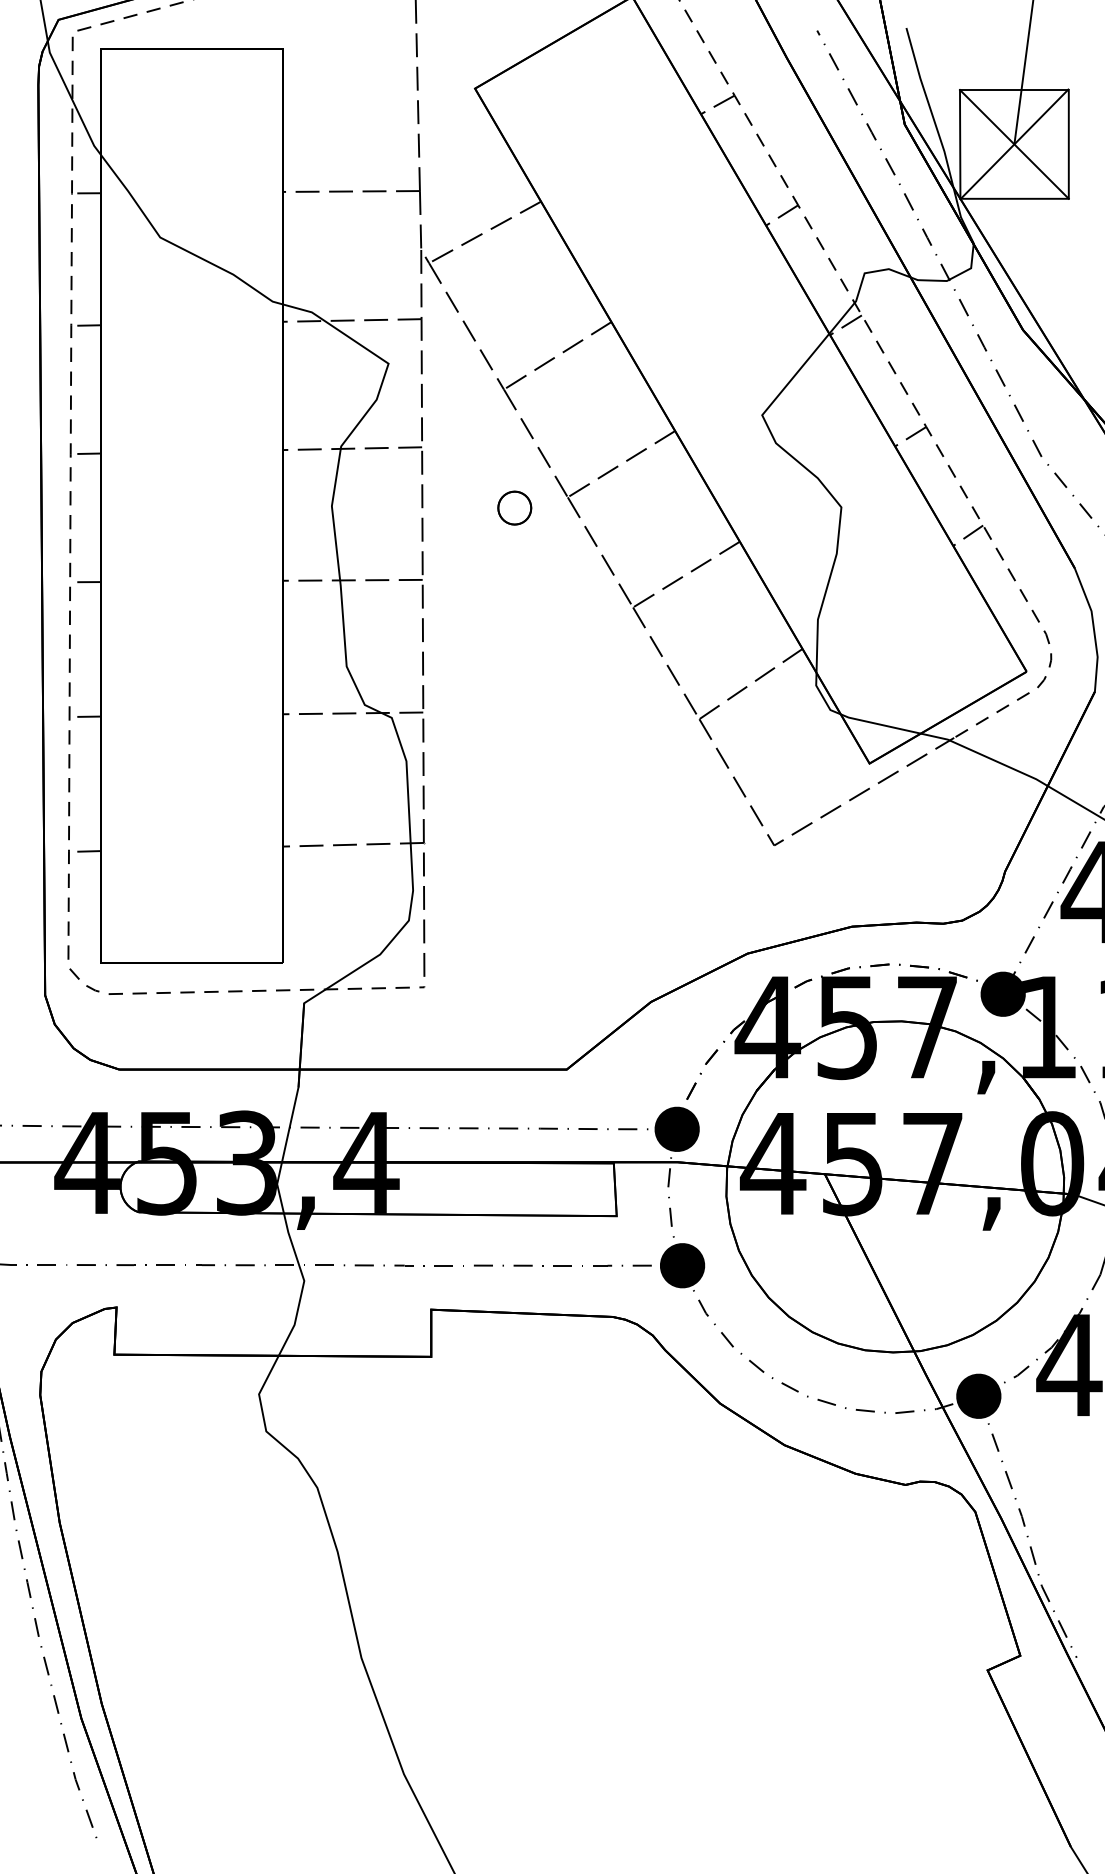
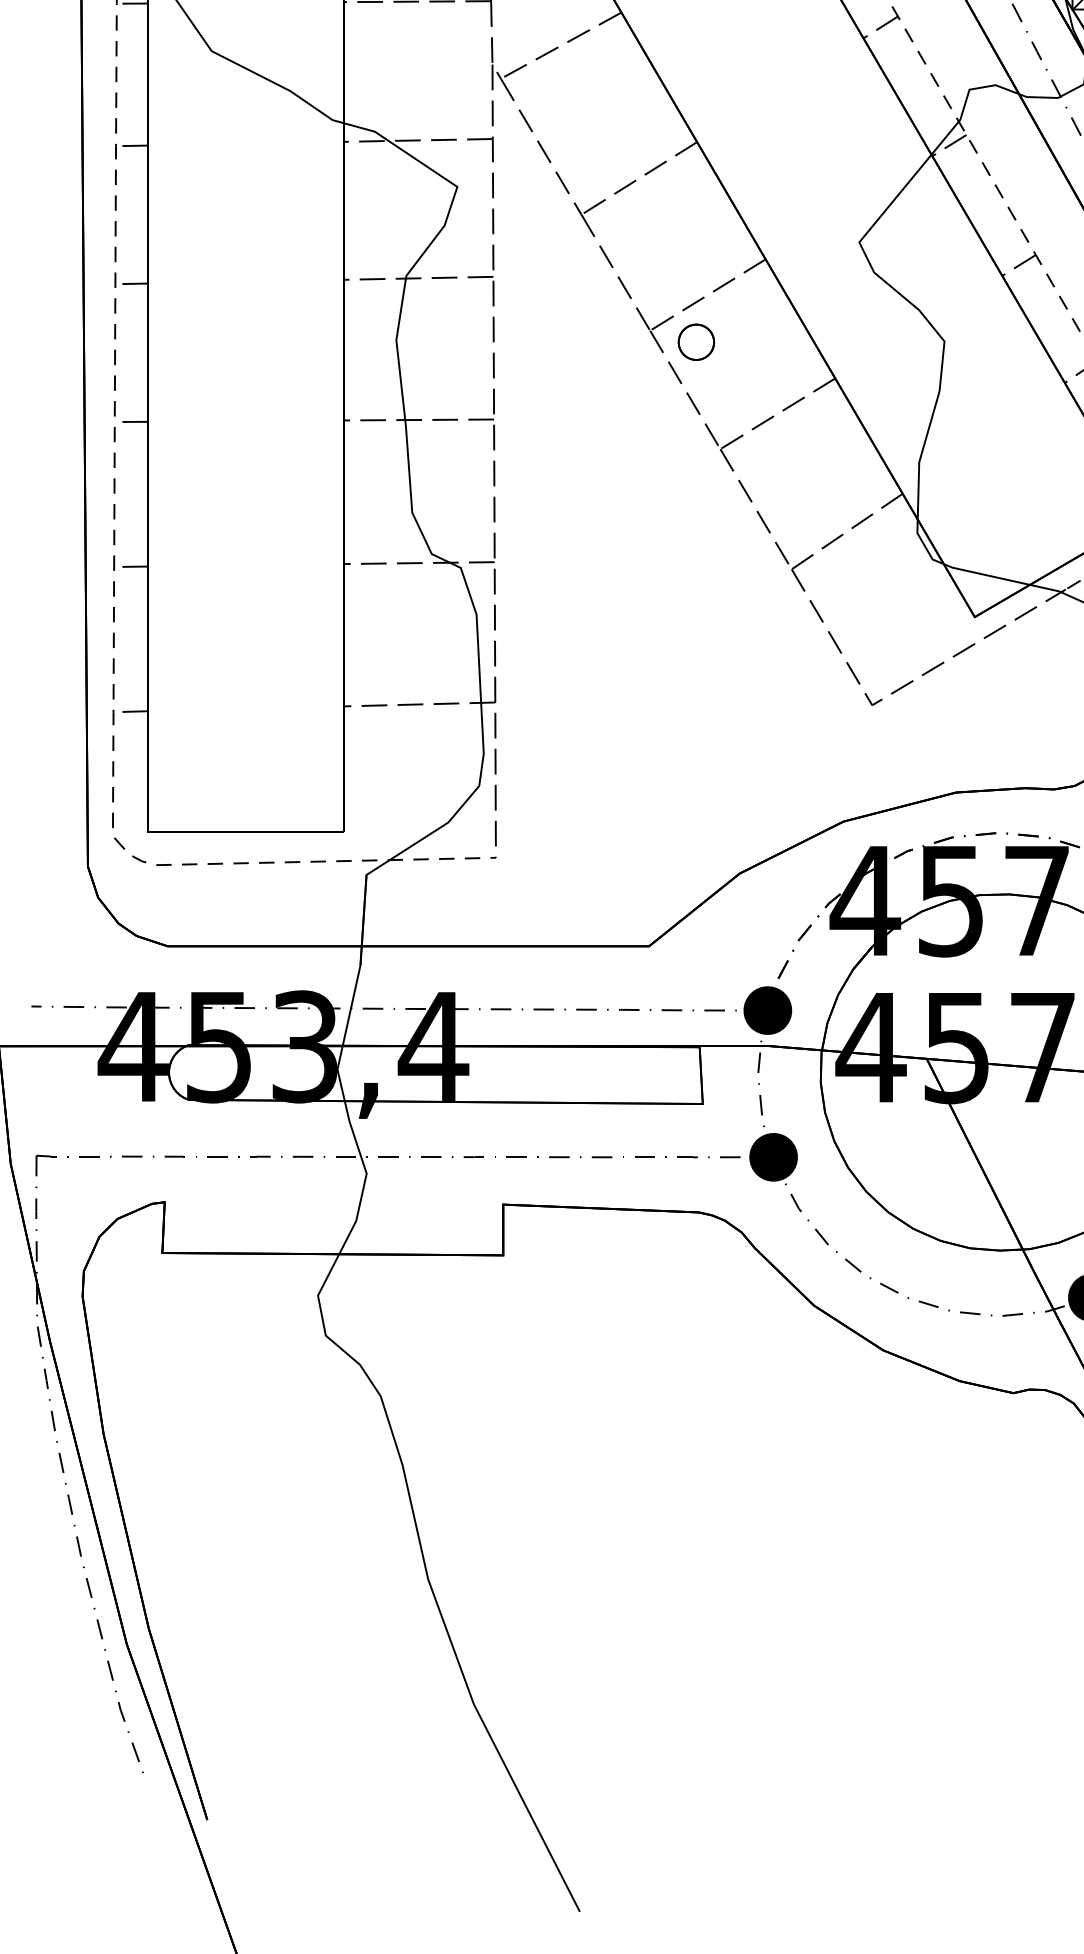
part: (514, 507) -> (696, 341), moved

